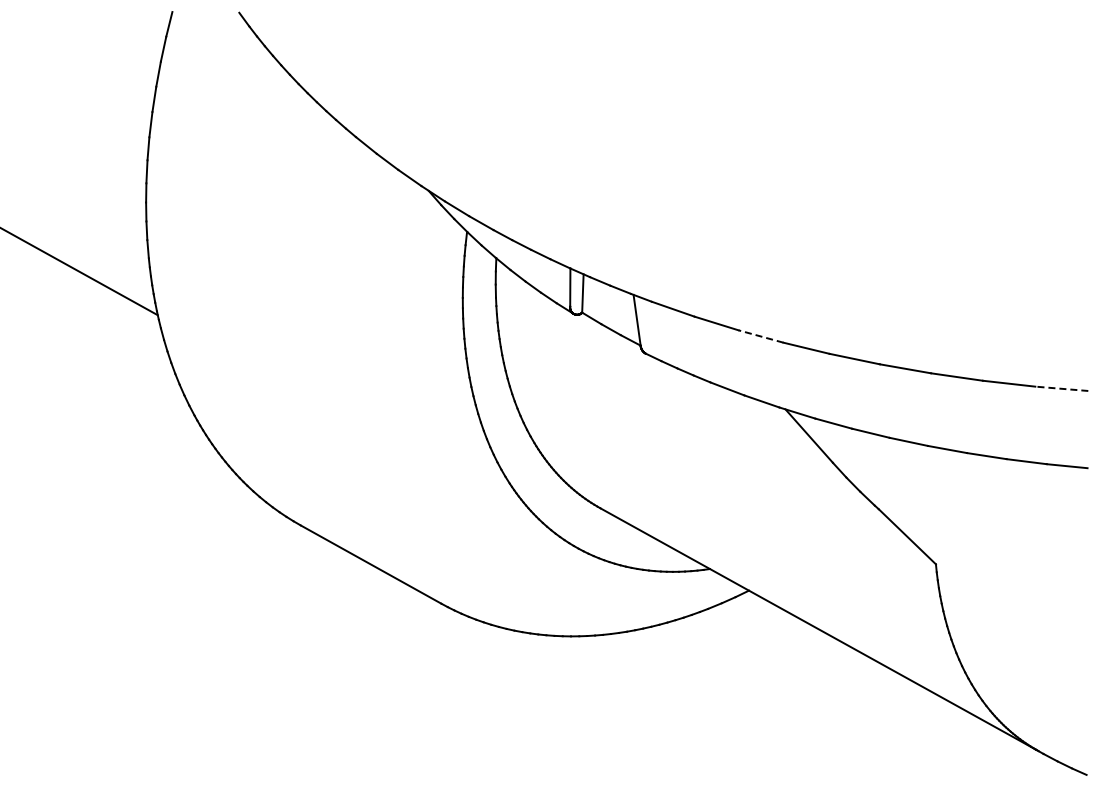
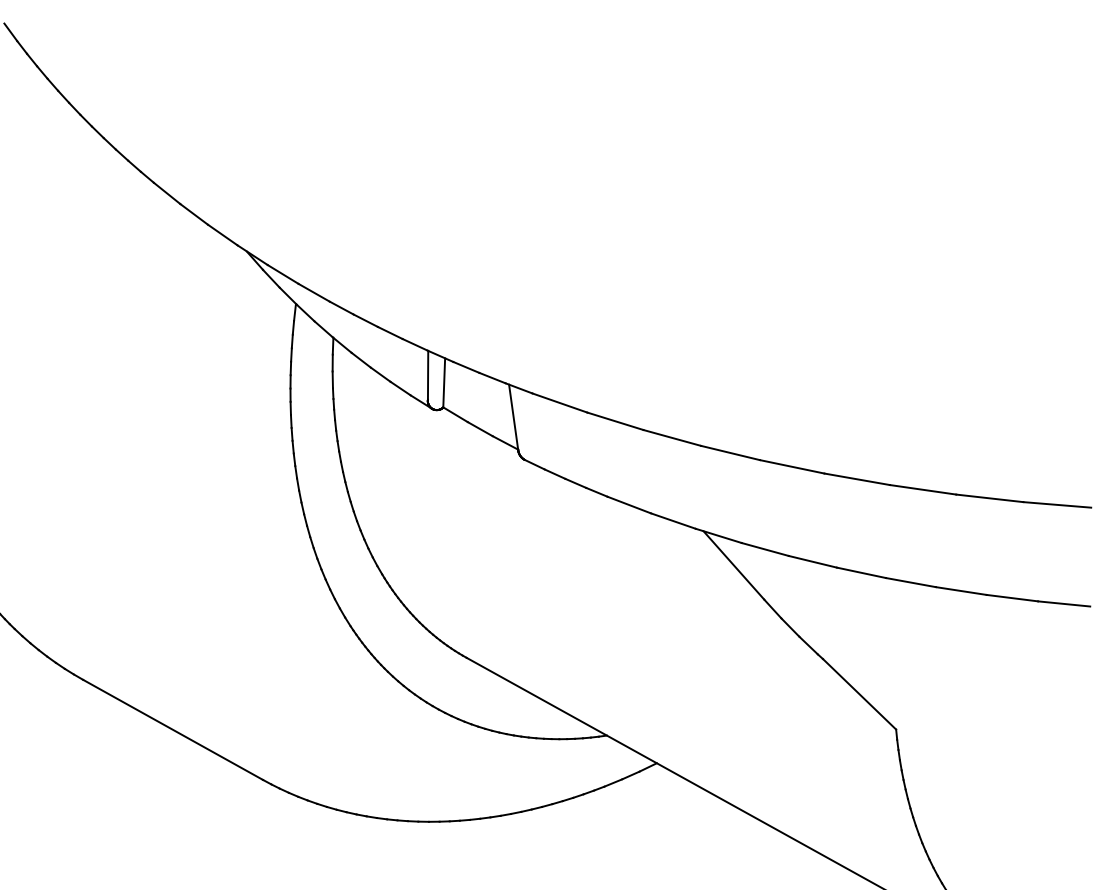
line: (760, 336) -> (671, 437), dashed -> solid
line: (1061, 388) -> (1056, 504), dashed -> solid

